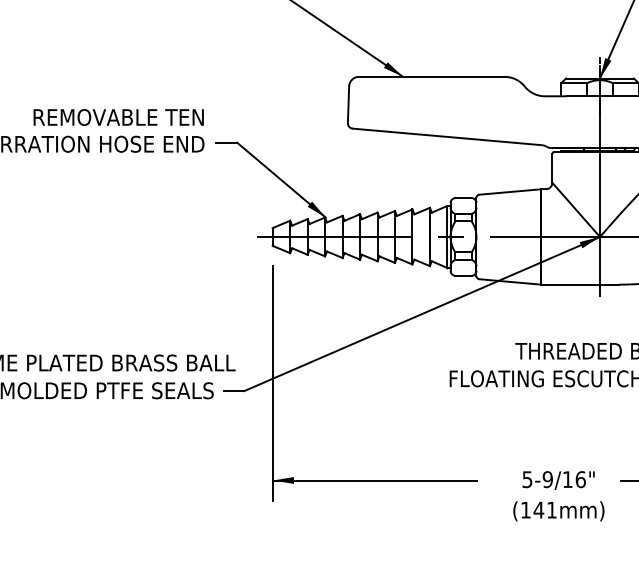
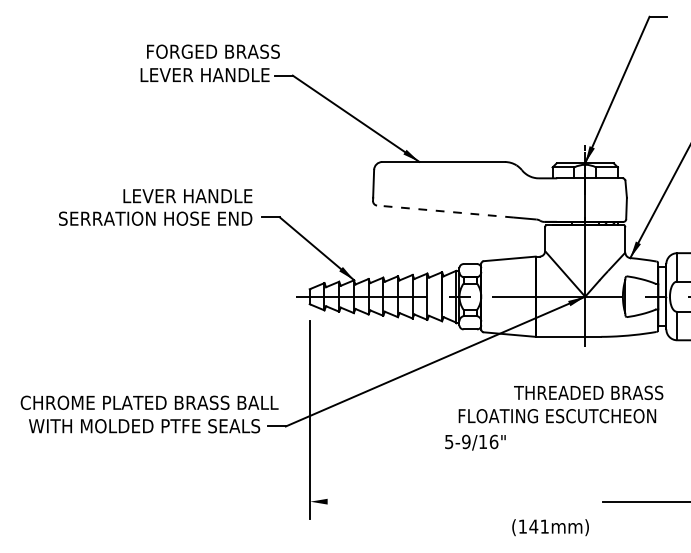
text: (119, 117) -> (180, 196), REMOVABLE TEN -> LEVER HANDLE
line: (433, 135) -> (445, 211), solid -> dashed
line: (375, 480) -> (396, 501), removed
text: (558, 480) -> (475, 442), moved

